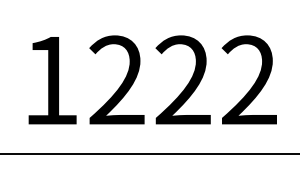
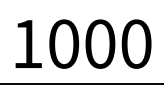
text: (183, 79) -> (100, 43), 1222 -> 1000

